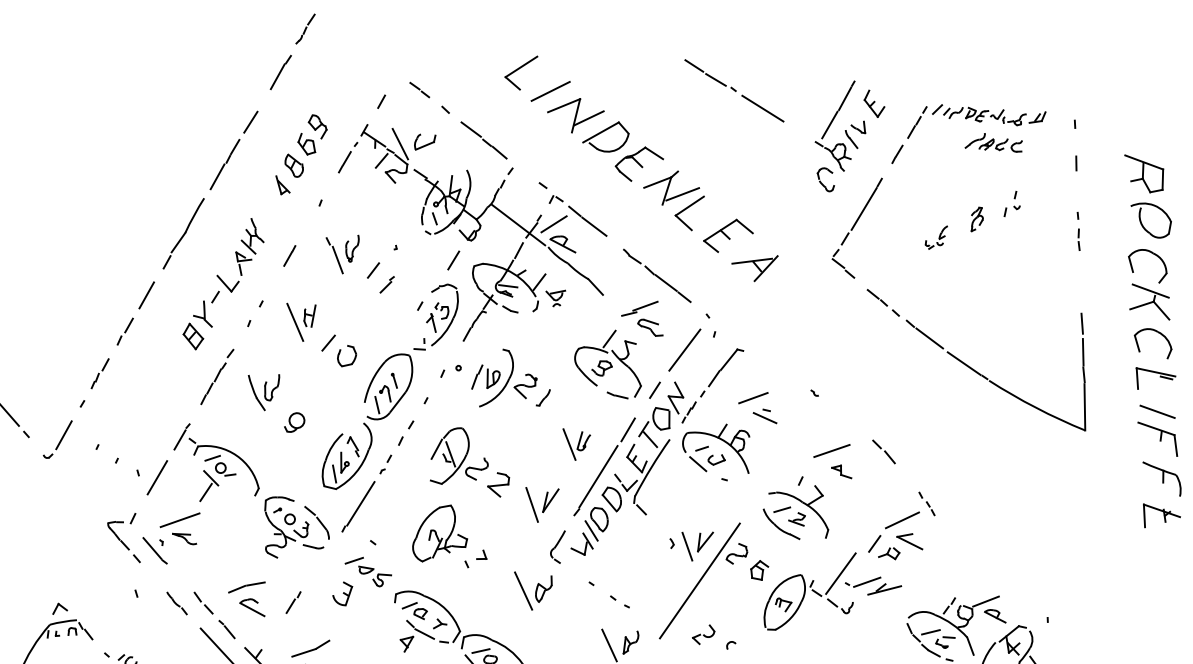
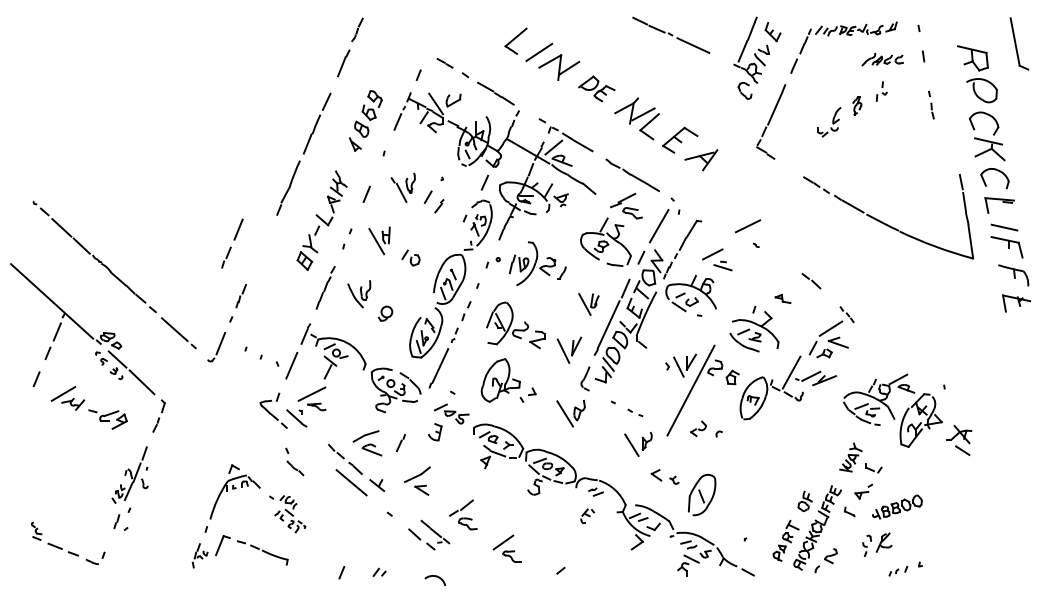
part: (993, 143) -> (882, 59), moved
part: (622, 150) -> (596, 88), size x0.6
part: (936, 237) -> (829, 122), size x1.6
part: (136, 313) -> (232, 243), moved
part: (338, 350) -> (410, 257), size x0.7
part: (970, 365) -> (884, 222), moved
line: (832, 451) -> (748, 226), moved
part: (177, 603) -> (295, 468), moved

